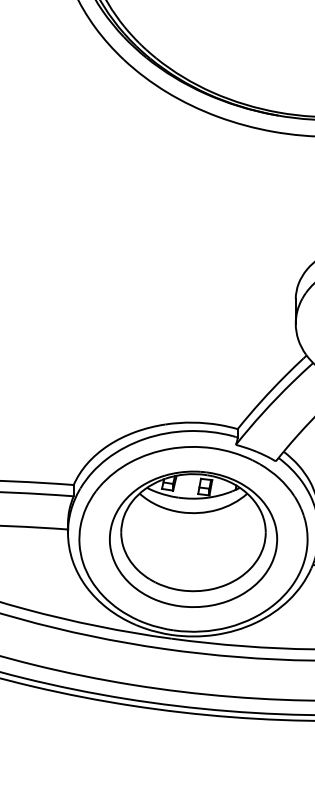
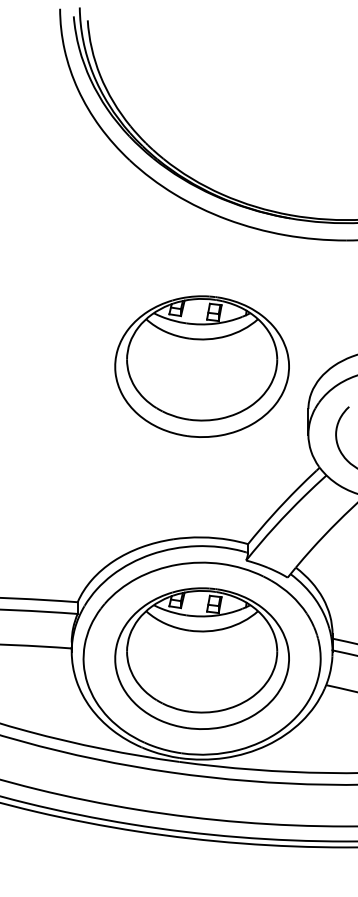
part: (192, 258) -> (201, 366), added

